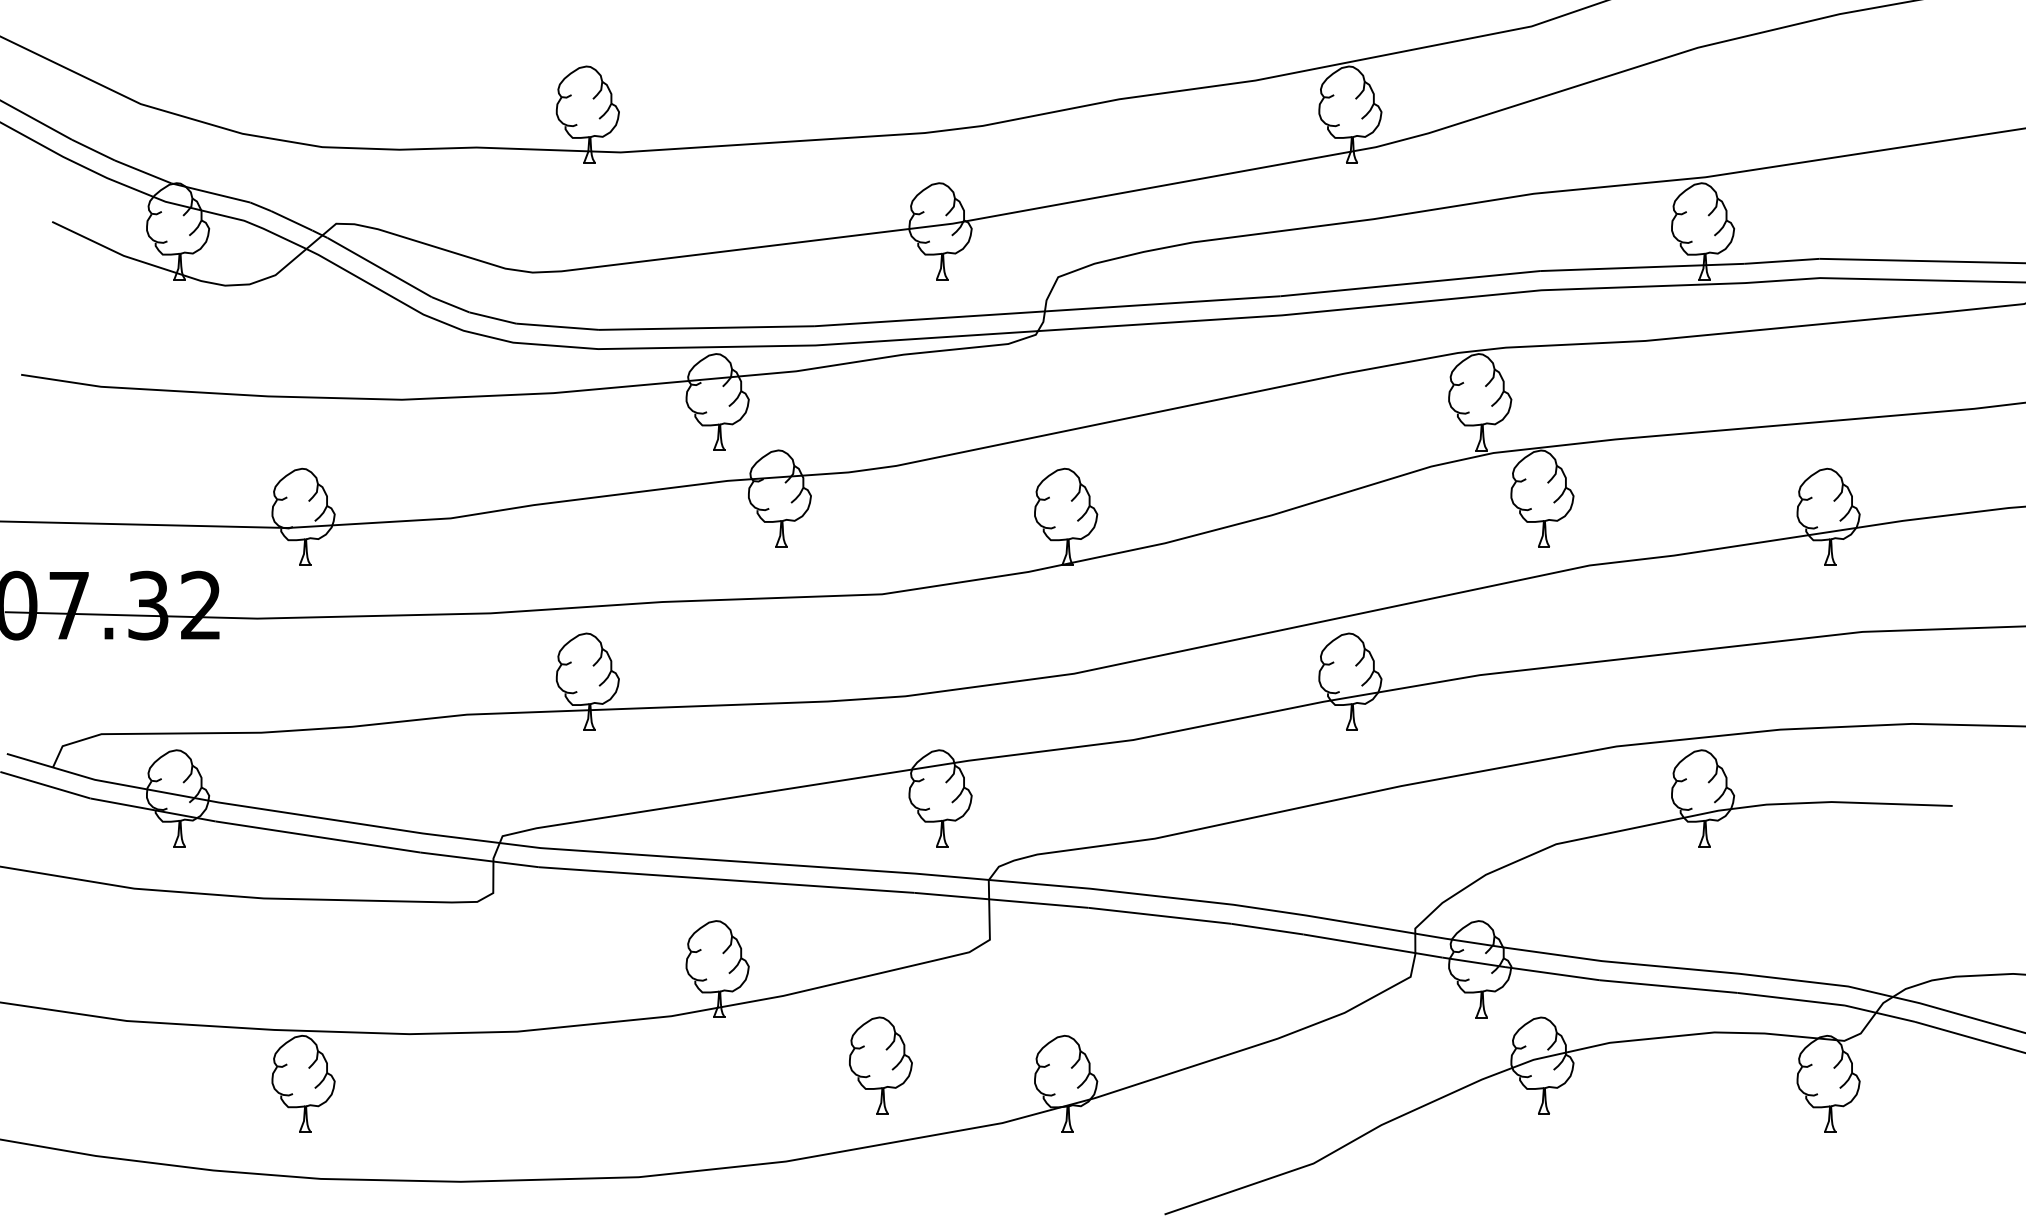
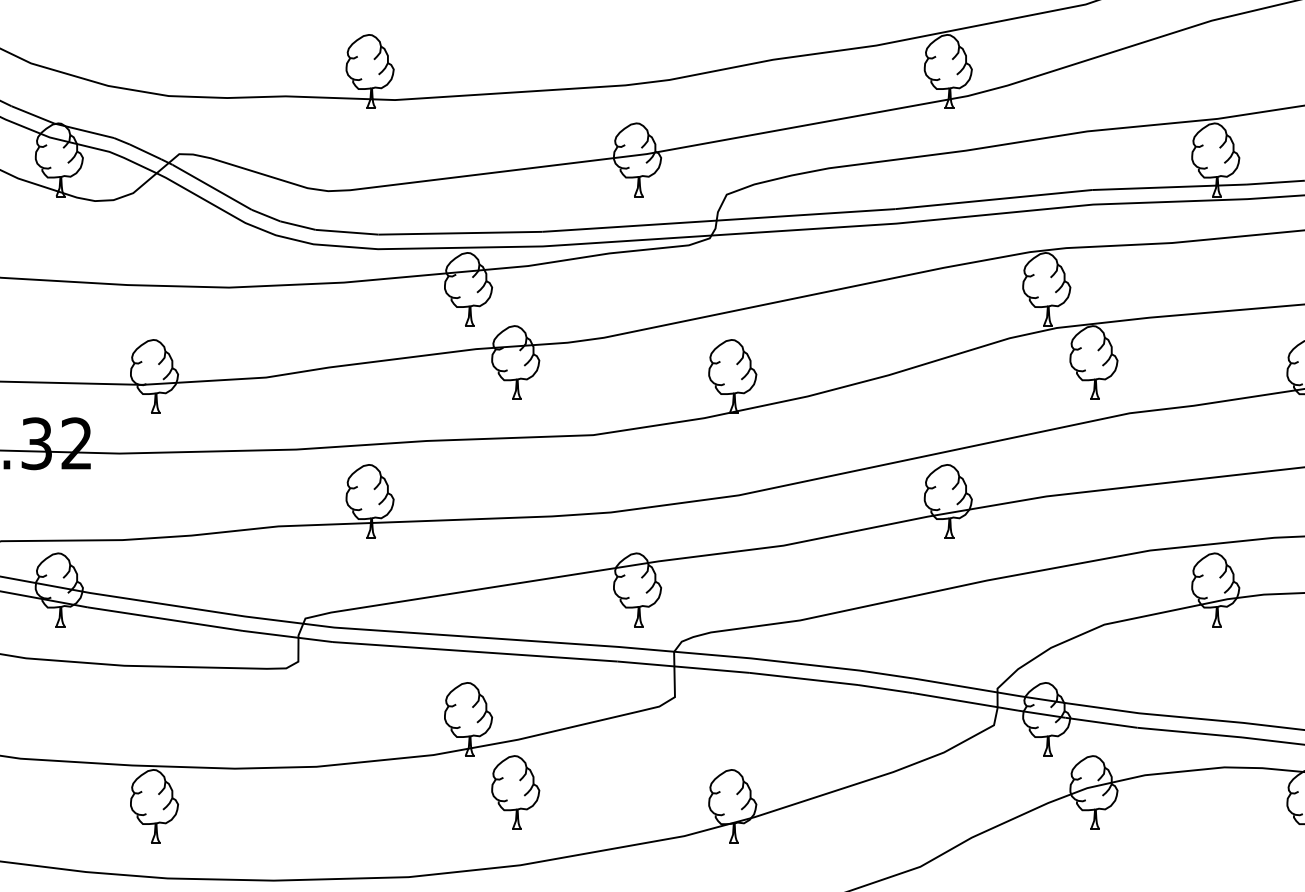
part: (880, 1065) -> (515, 792), moved

